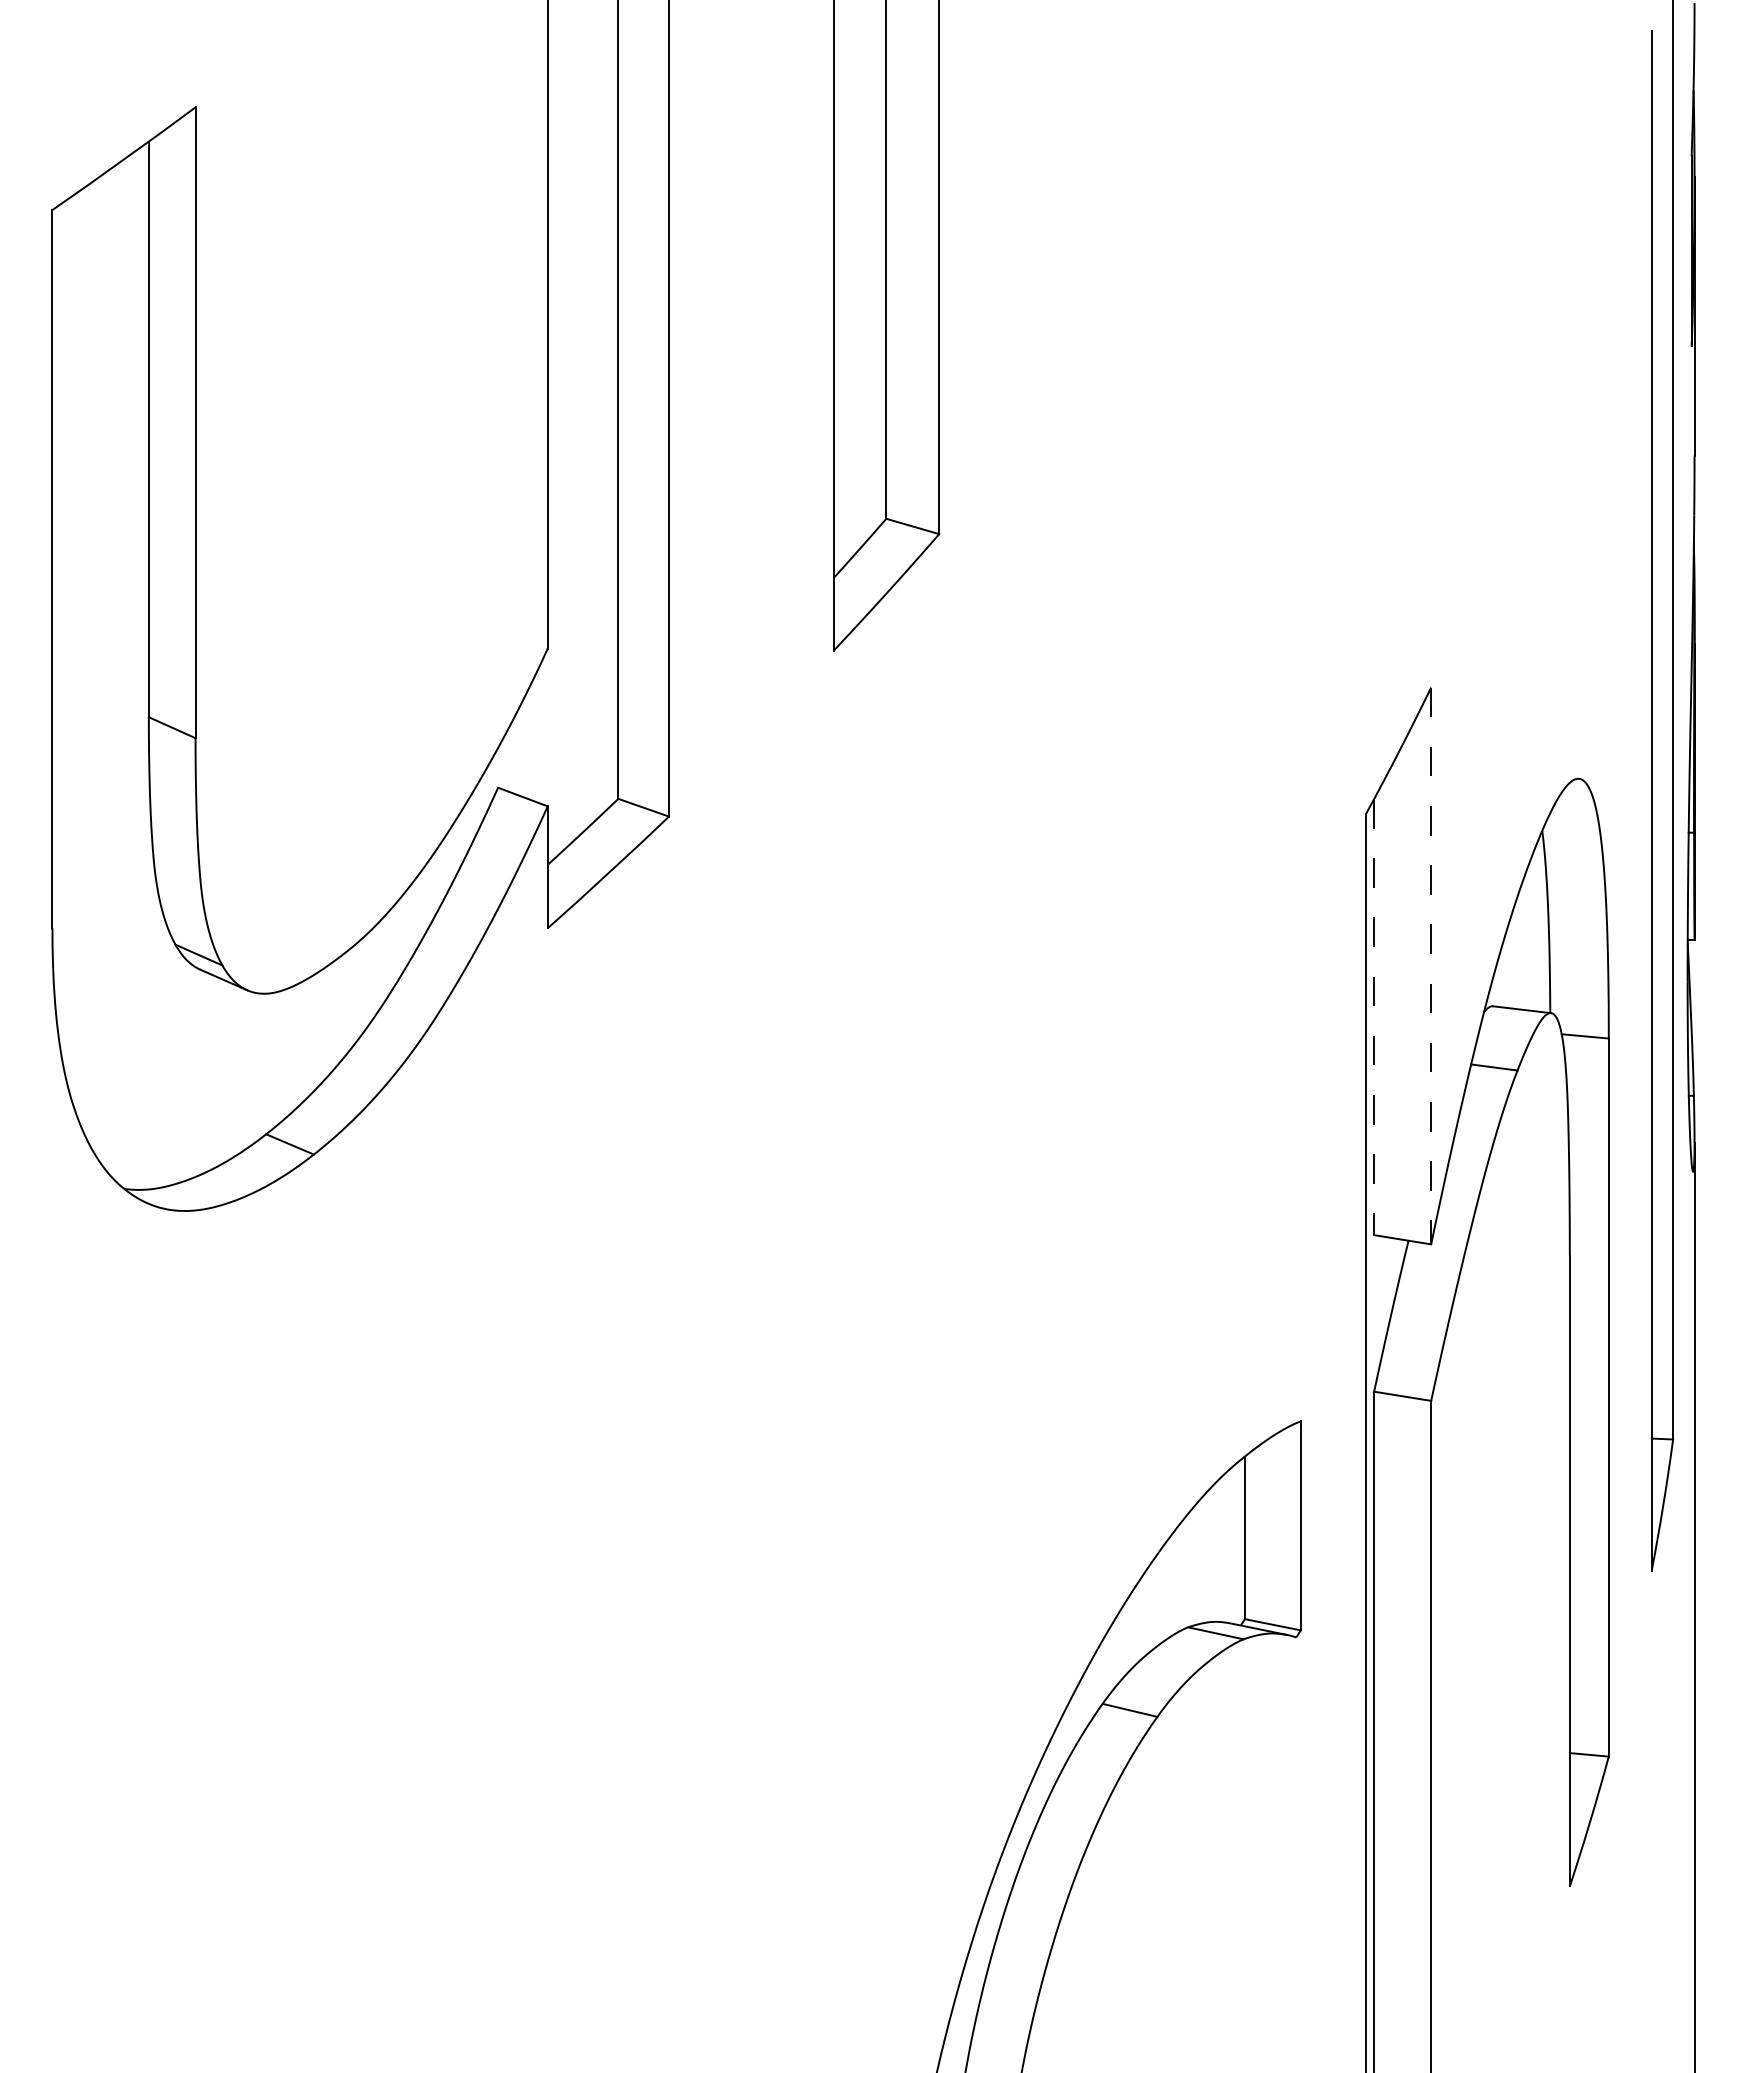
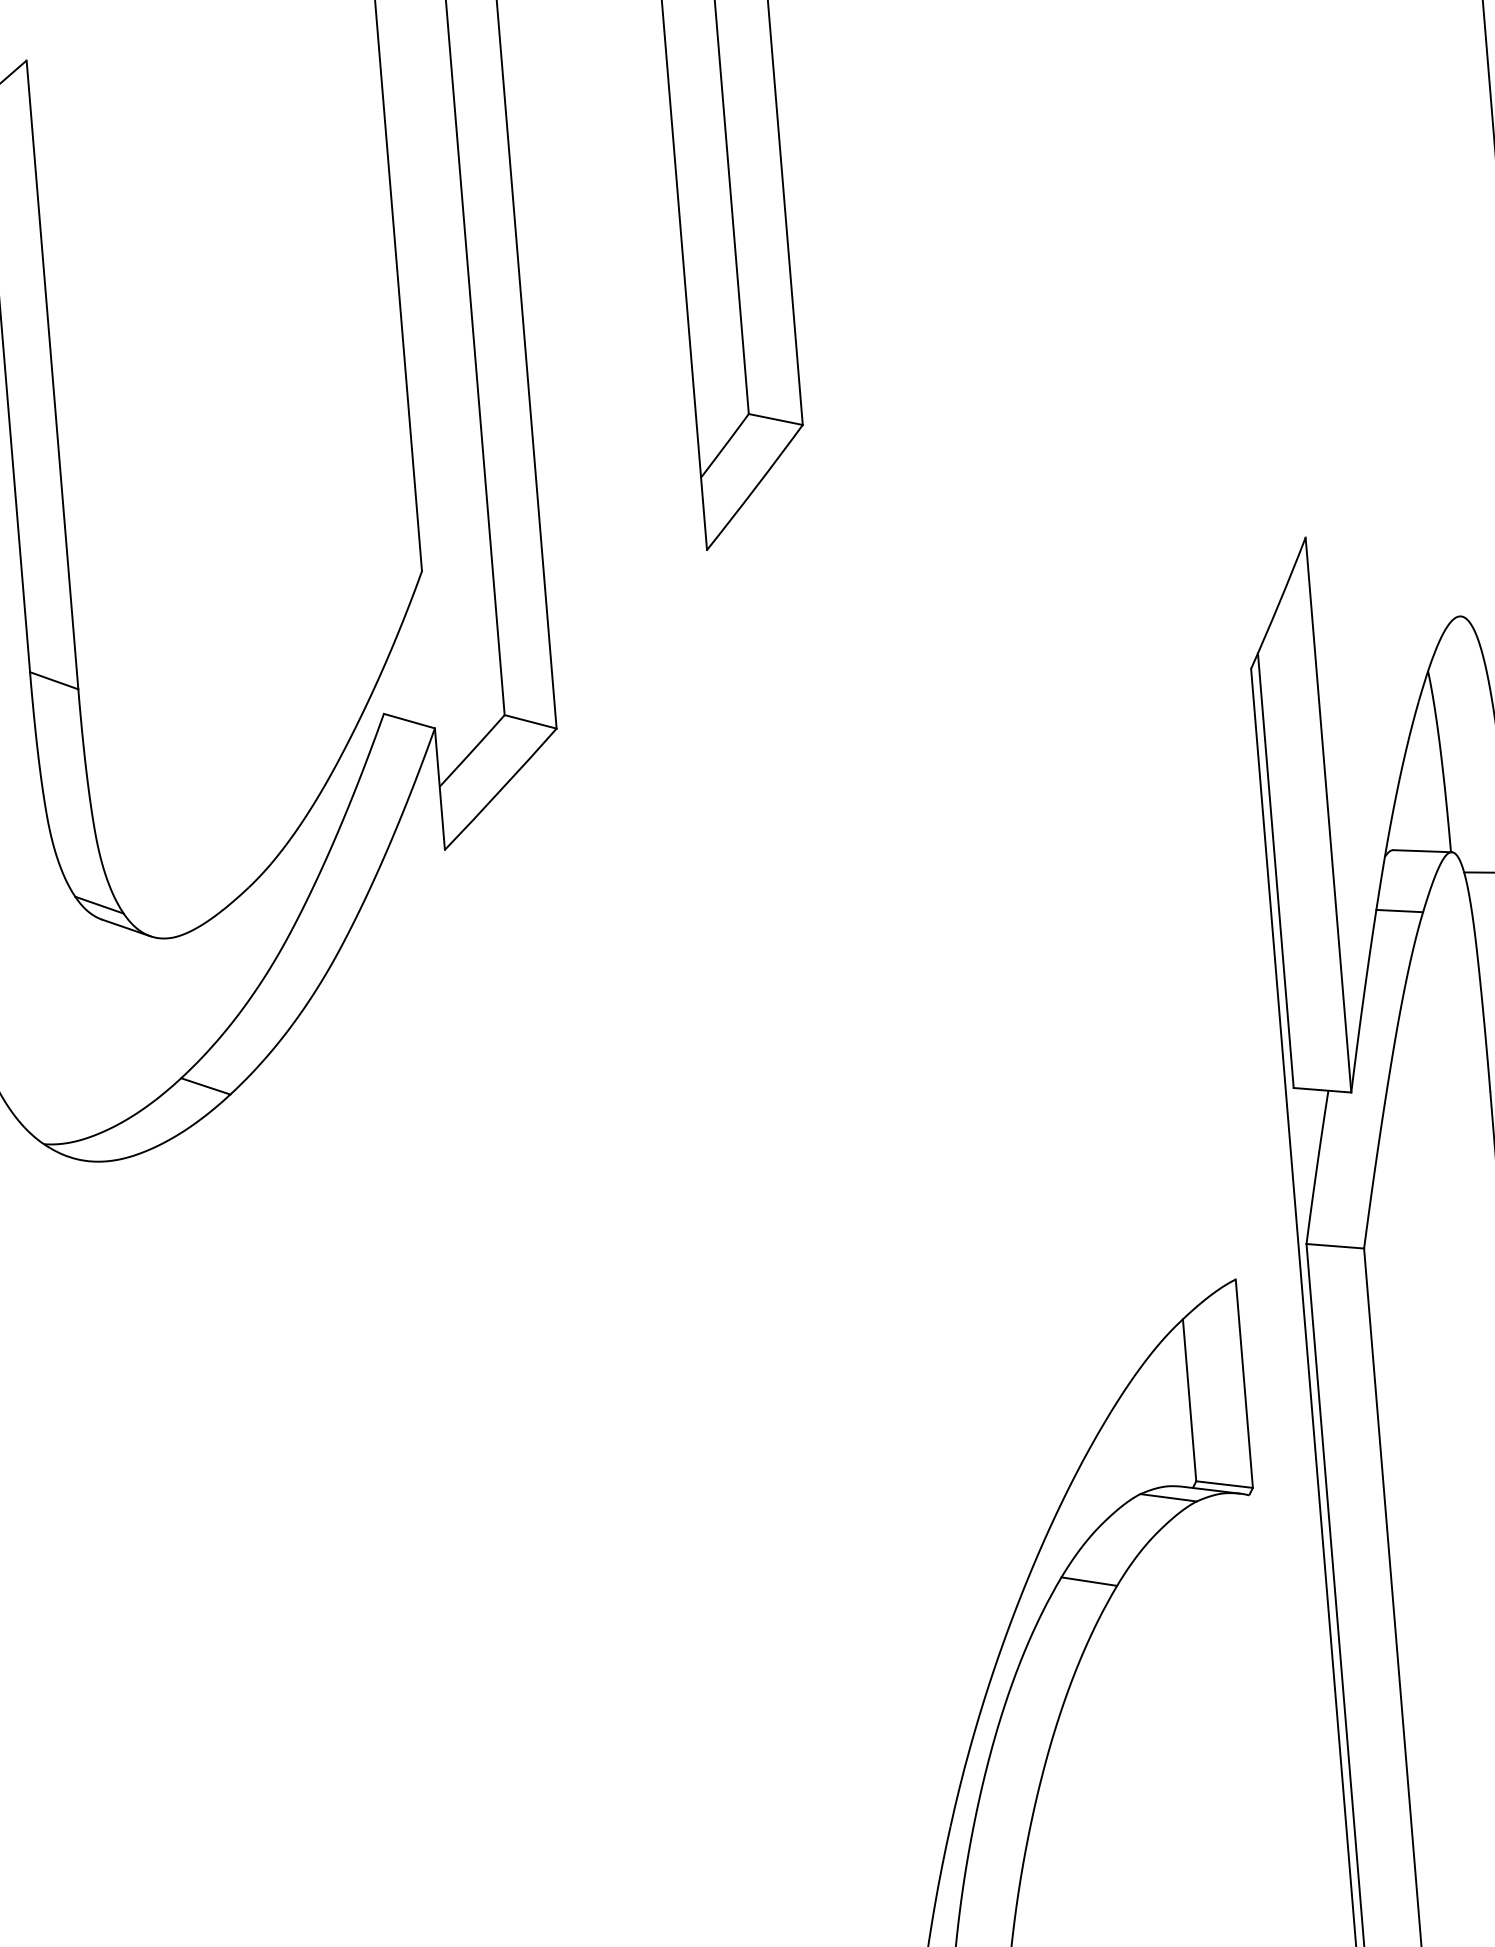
line: (1431, 966) -> (1328, 815), dashed -> solid
line: (1374, 1017) -> (1276, 871), dashed -> solid

